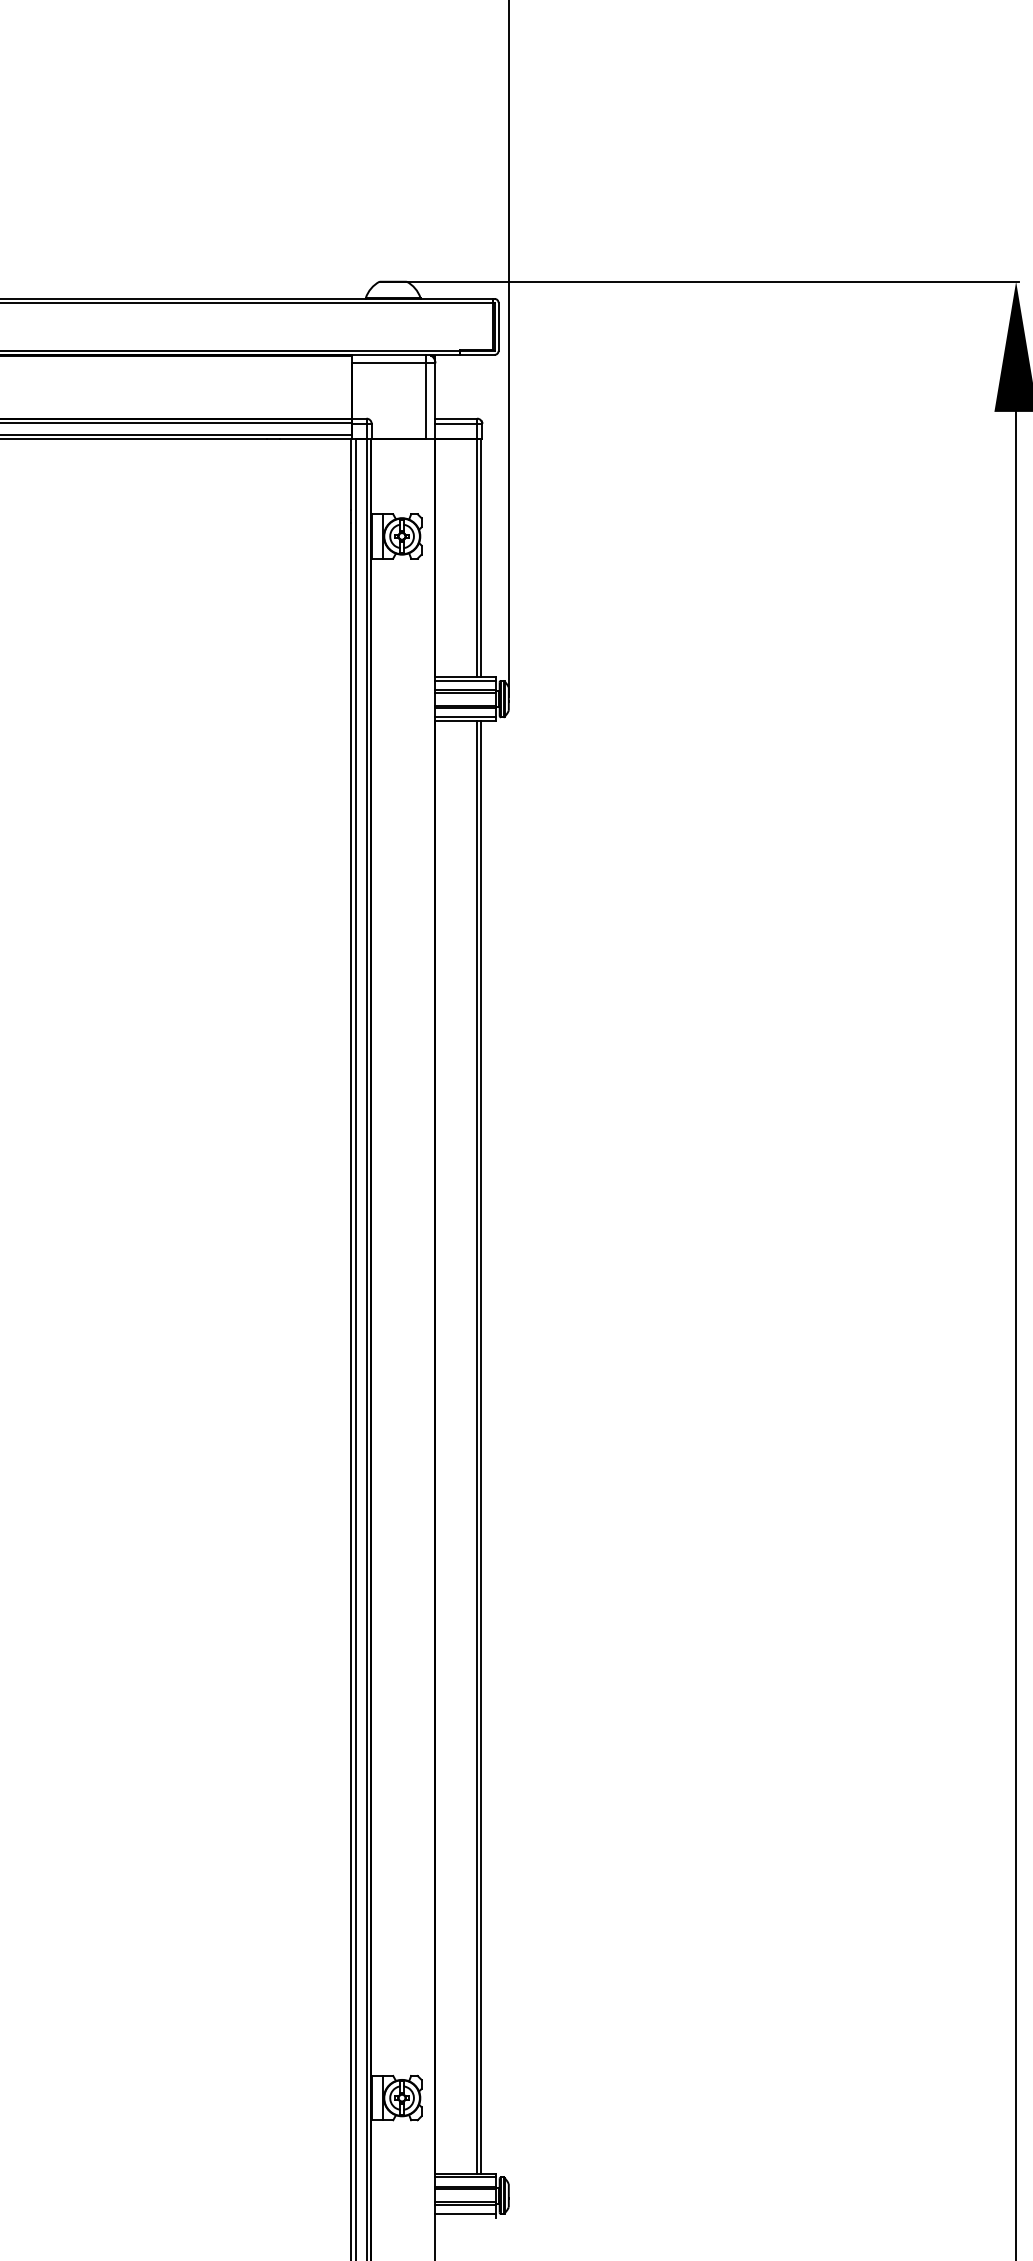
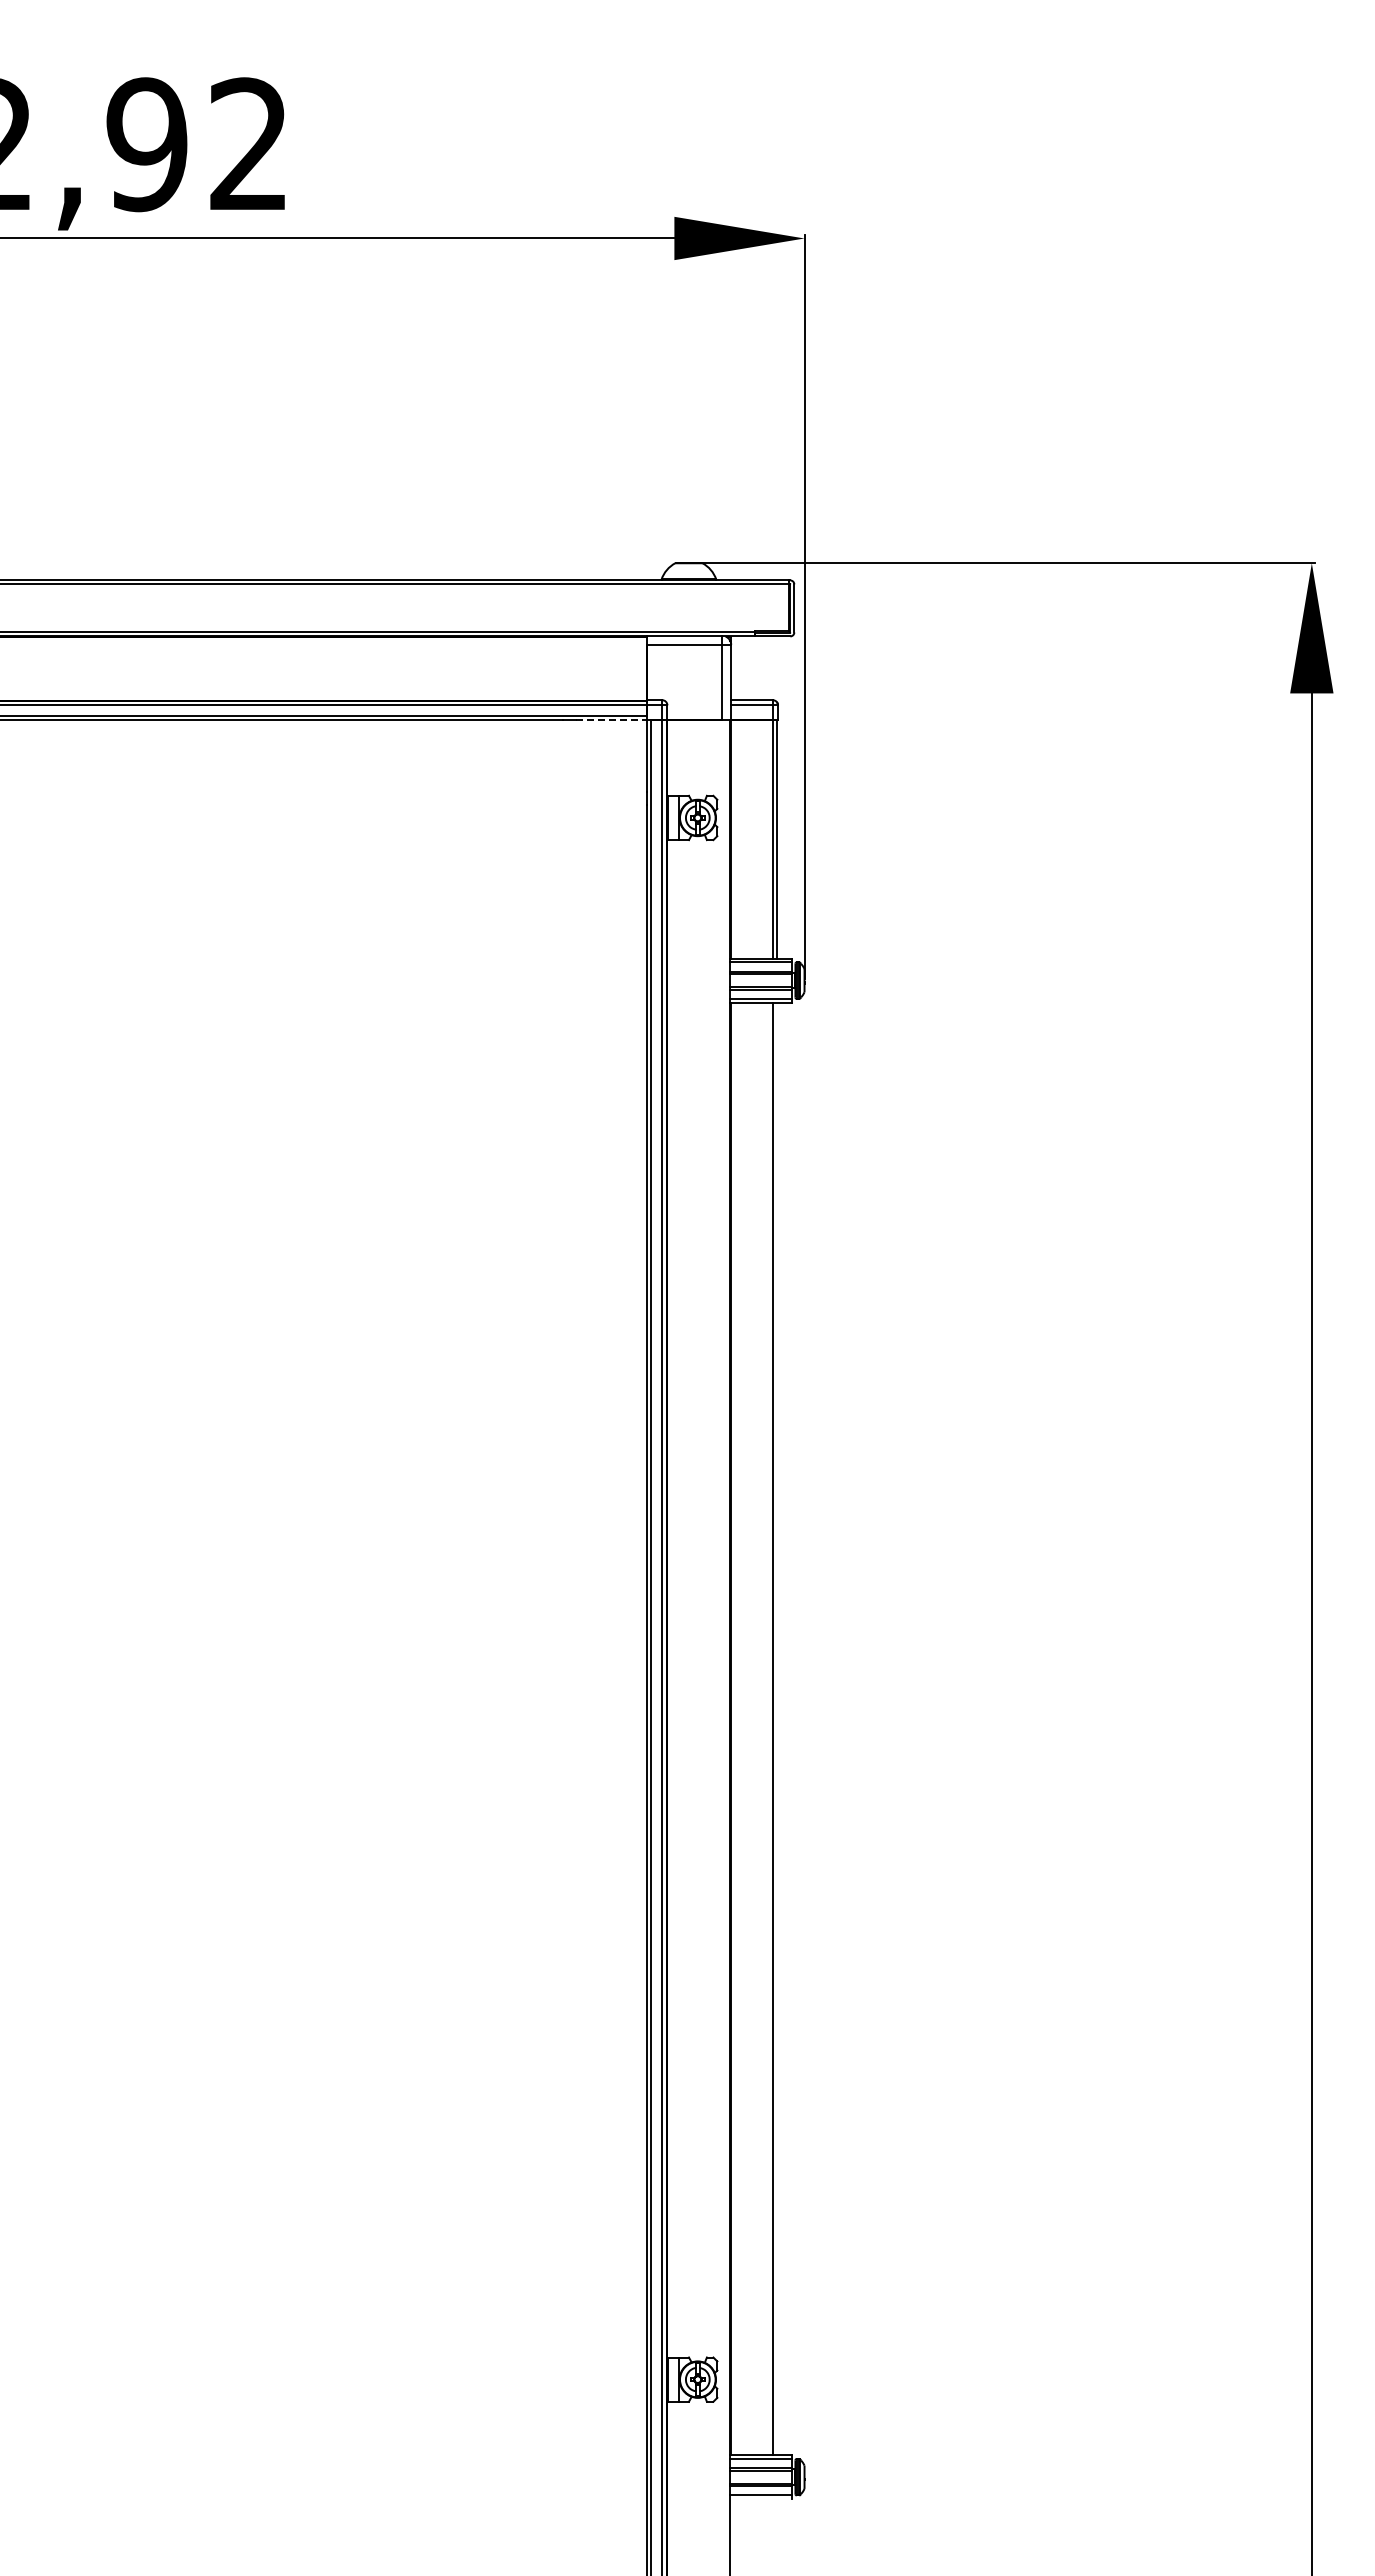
line: (315, 438) -> (611, 720), solid -> dashed
line: (481, 1446) -> (777, 1728), removed

